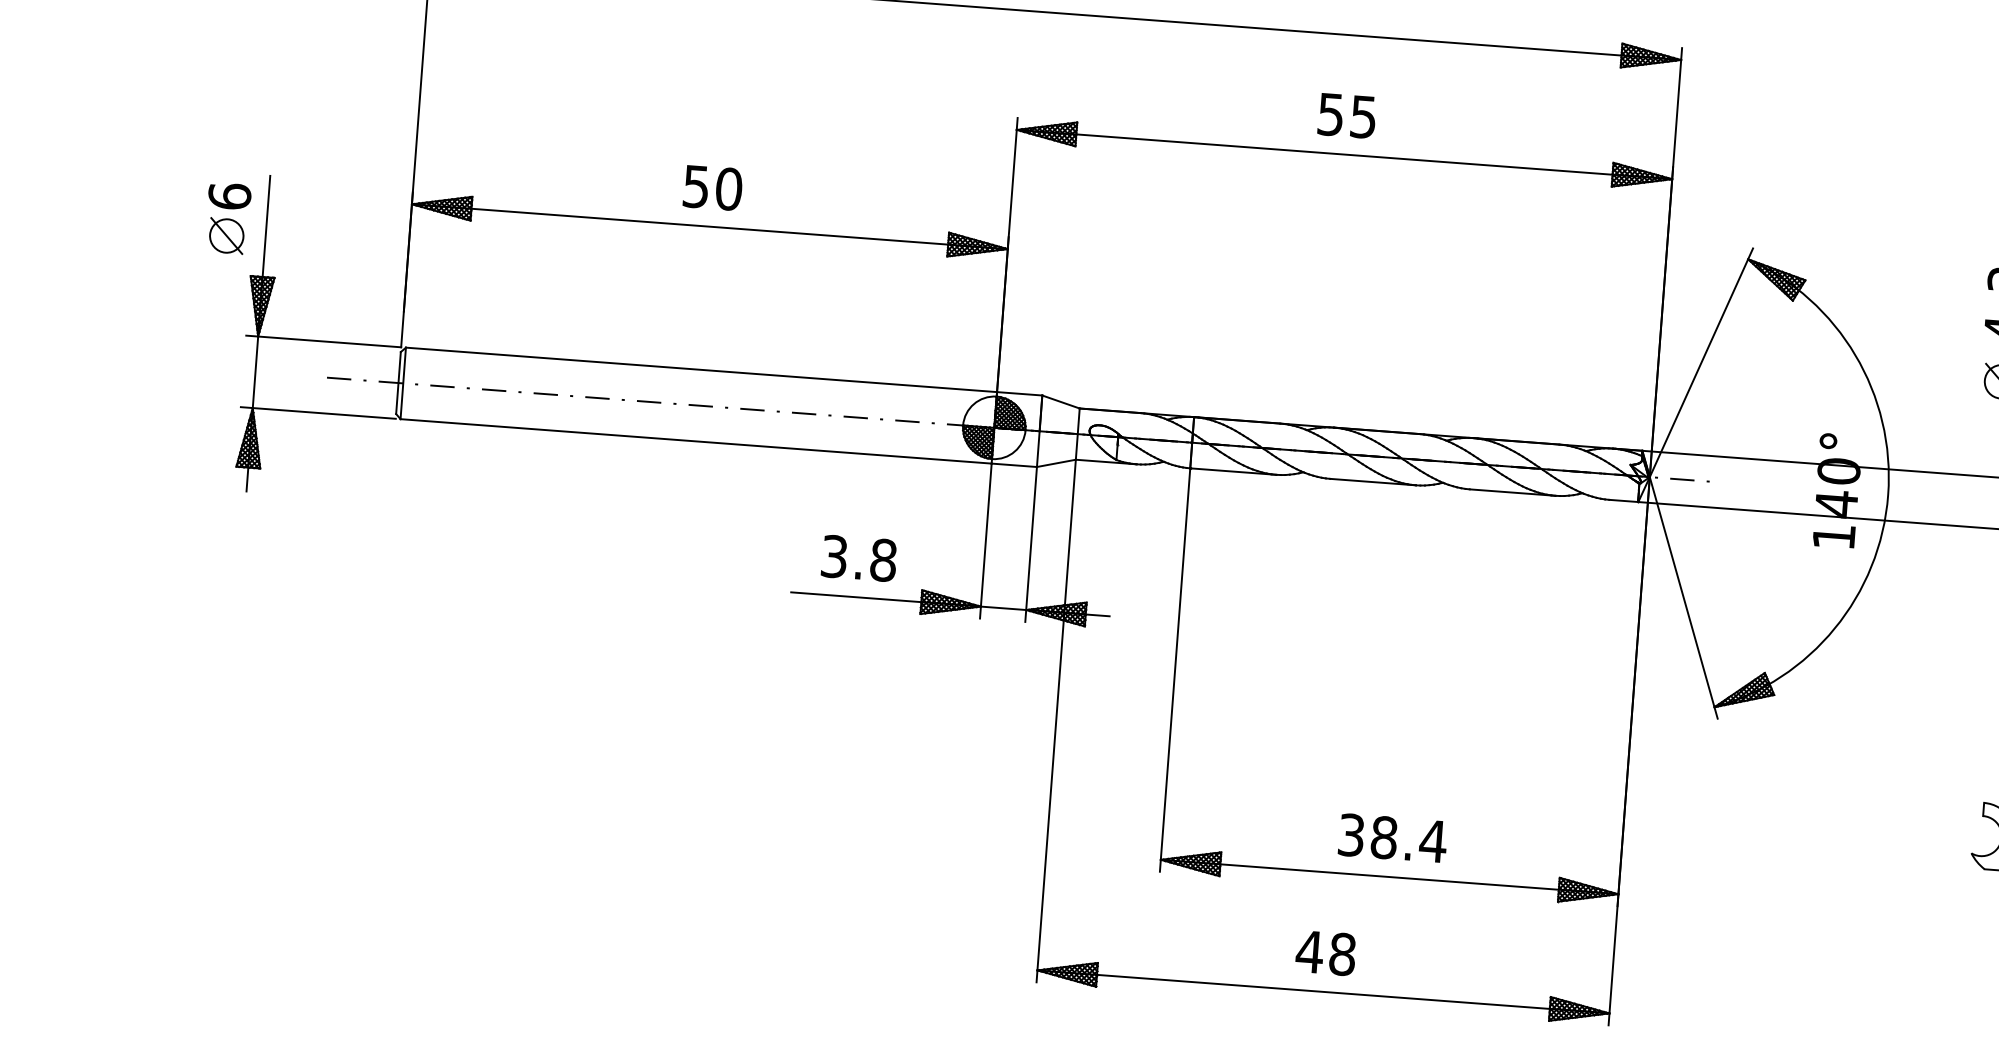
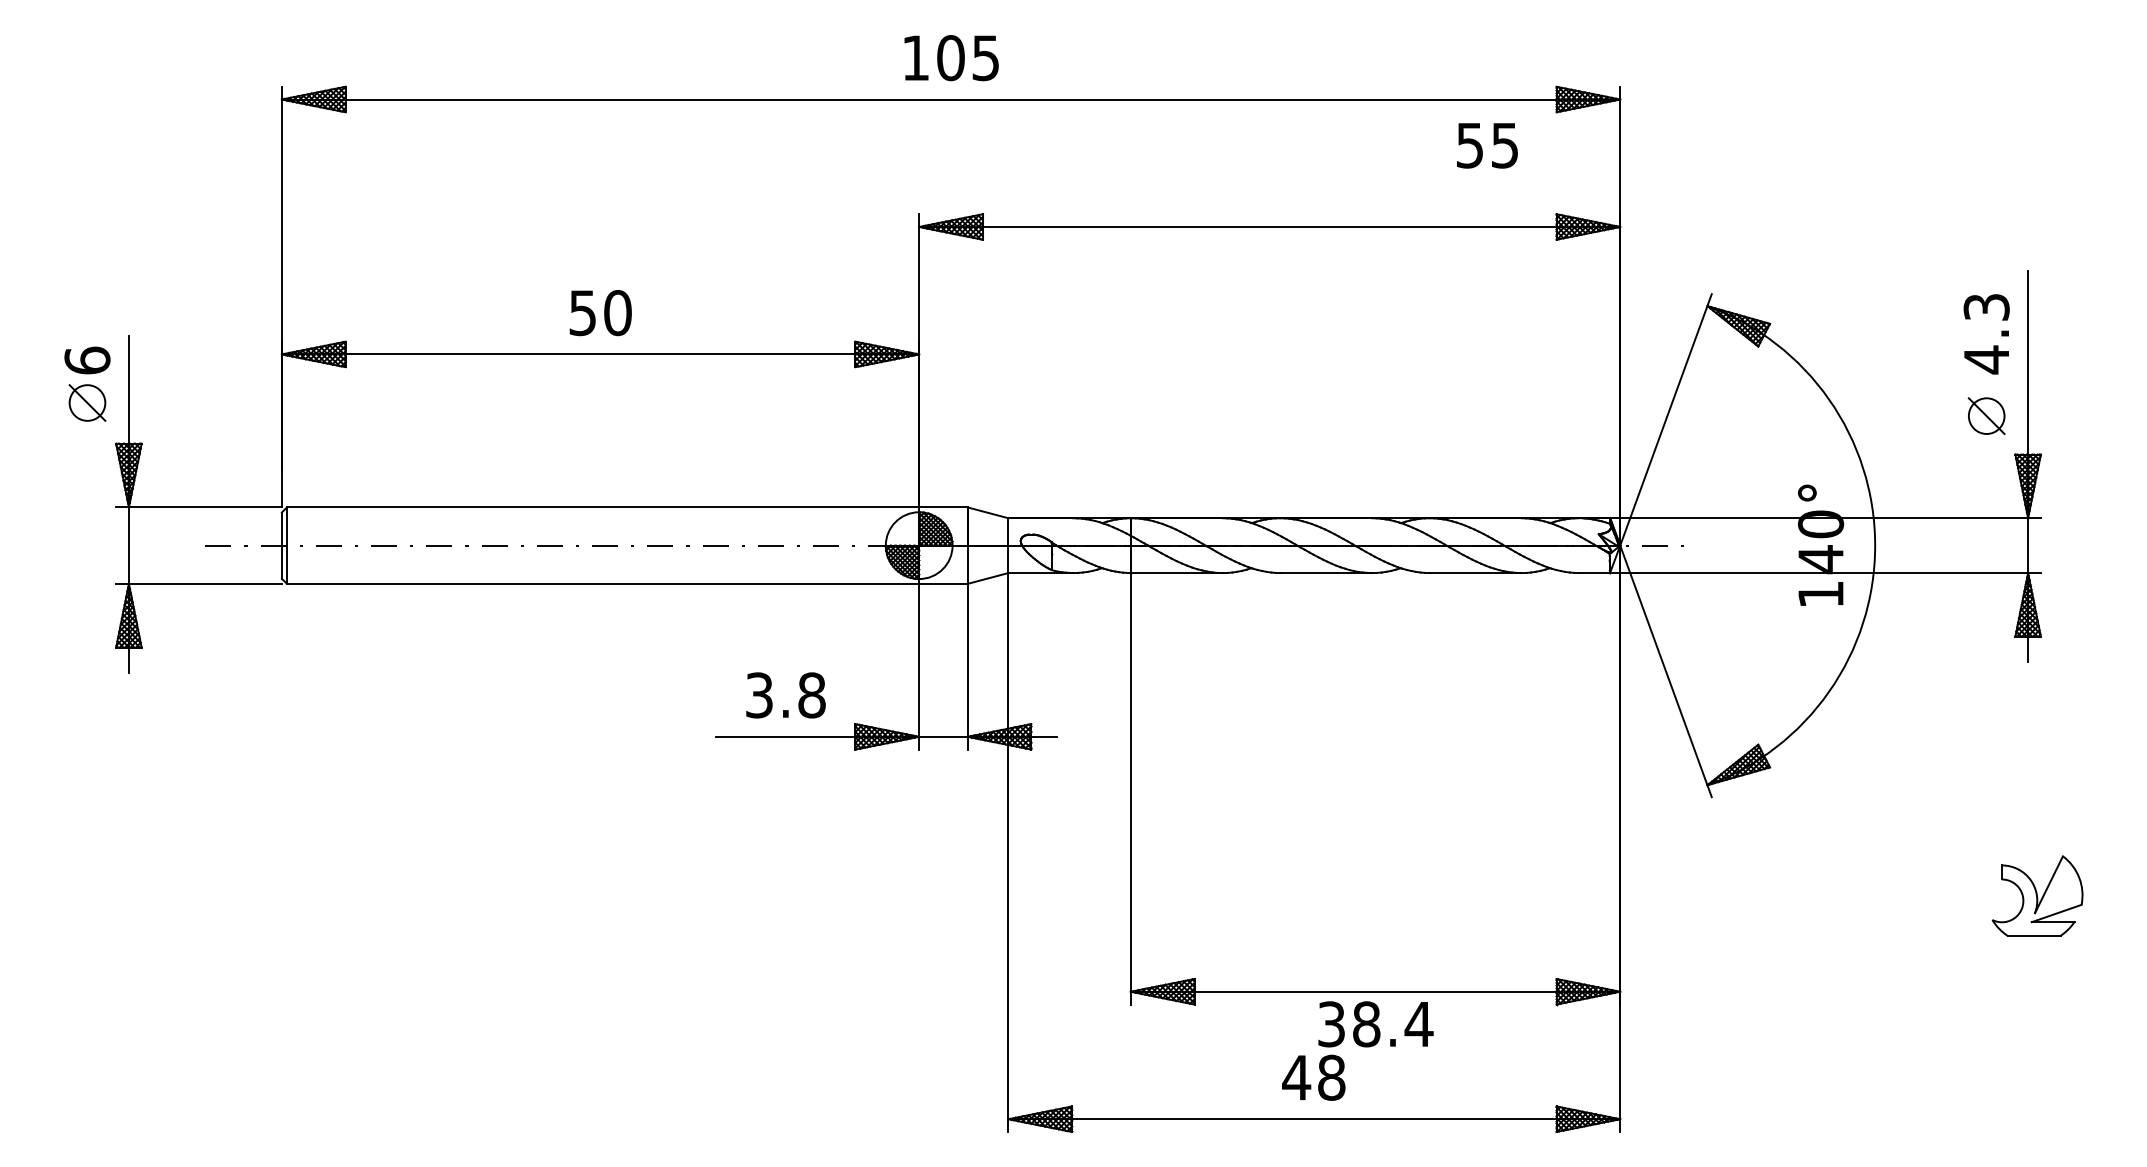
text: (1347, 115) -> (1487, 145), moved
text: (1392, 838) -> (1375, 1024), moved

